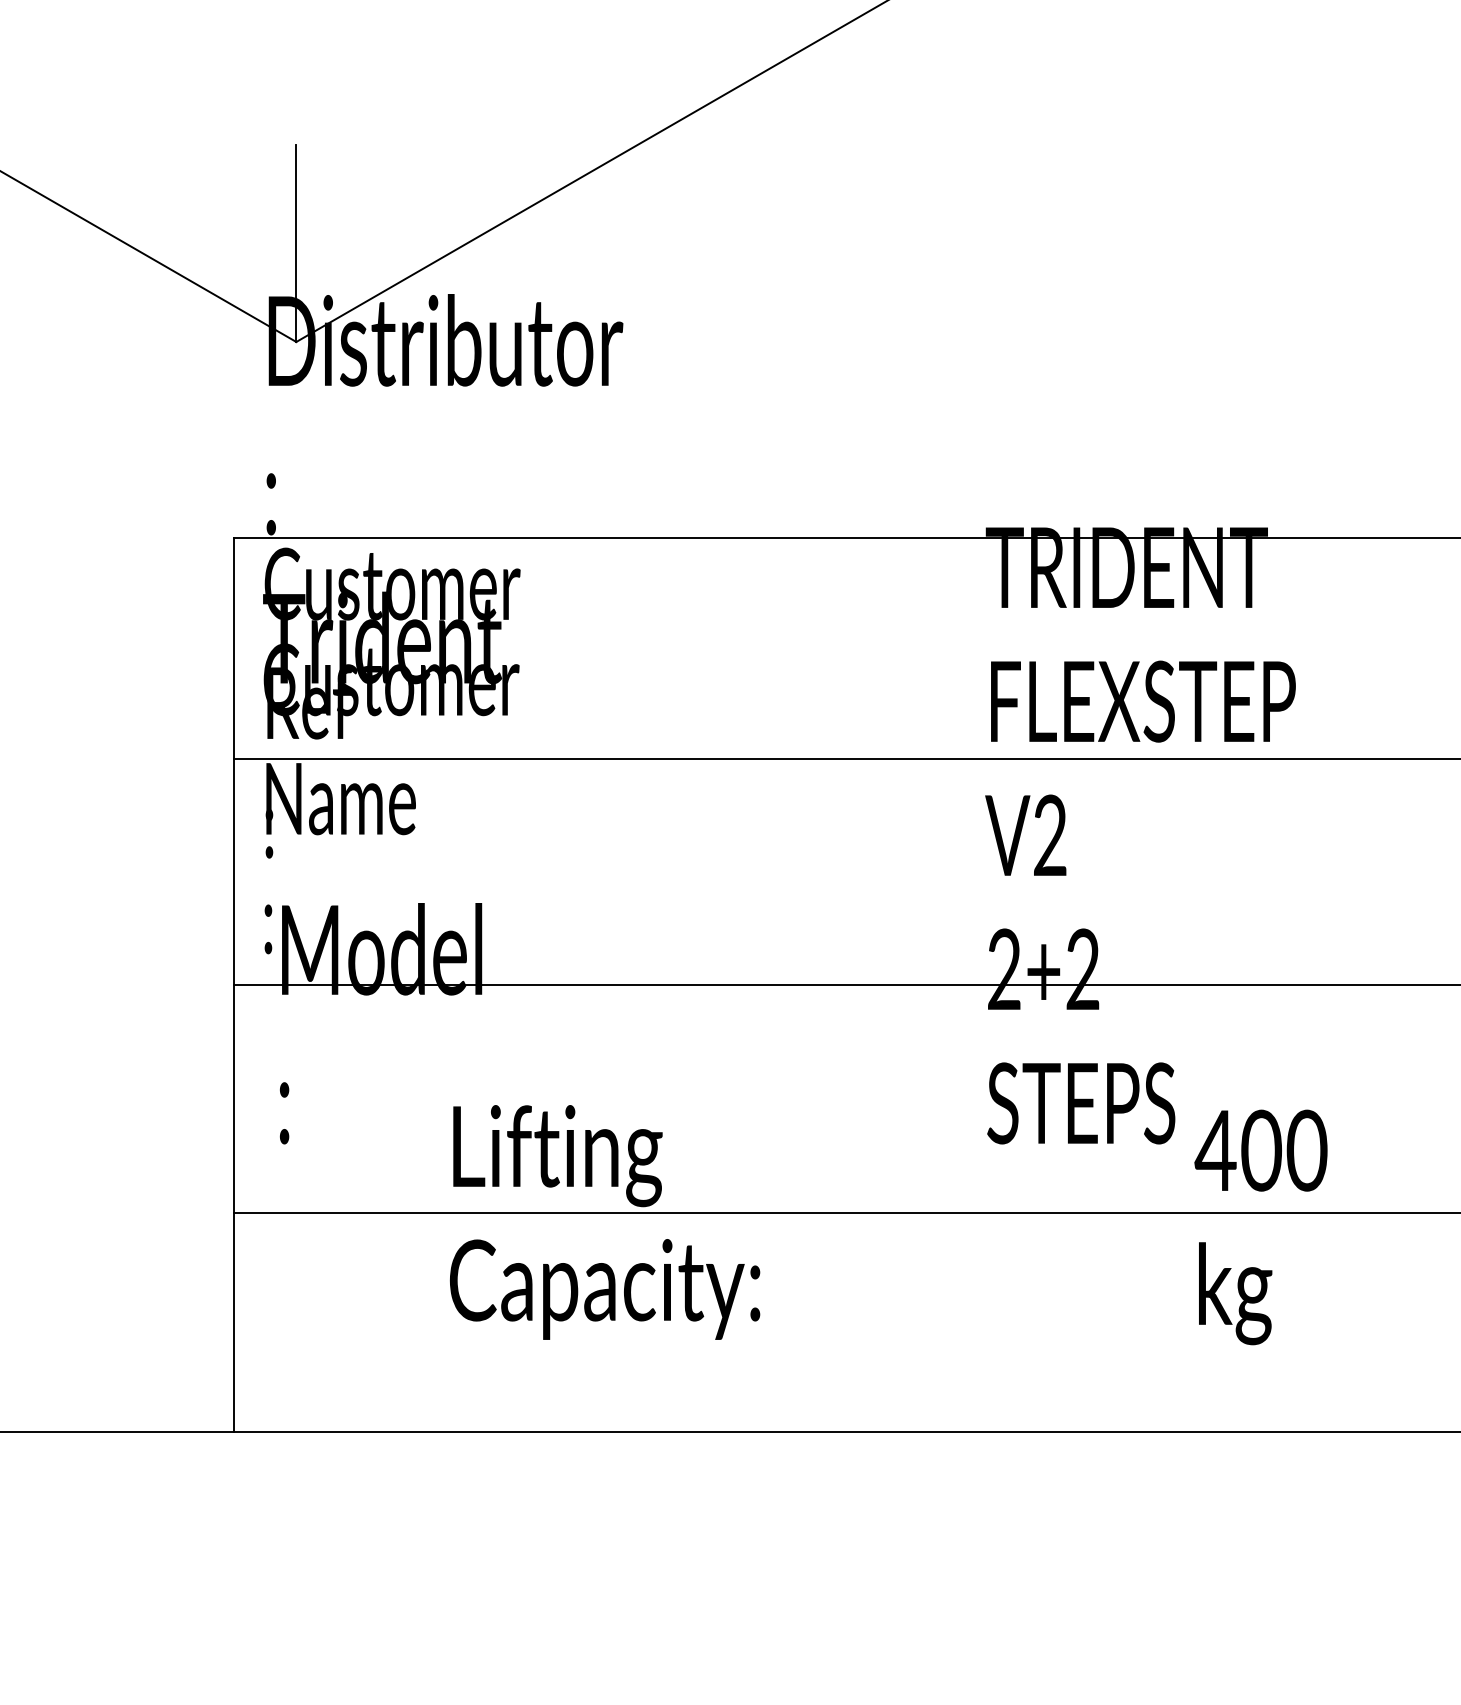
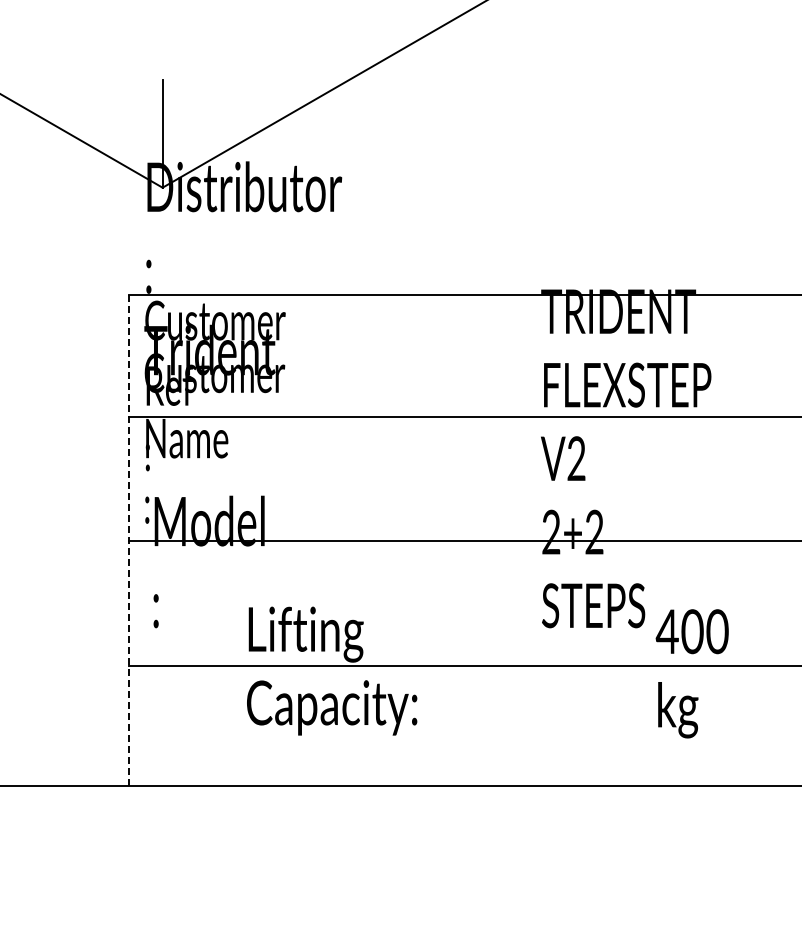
line: (234, 984) -> (128, 540), solid -> dashed

